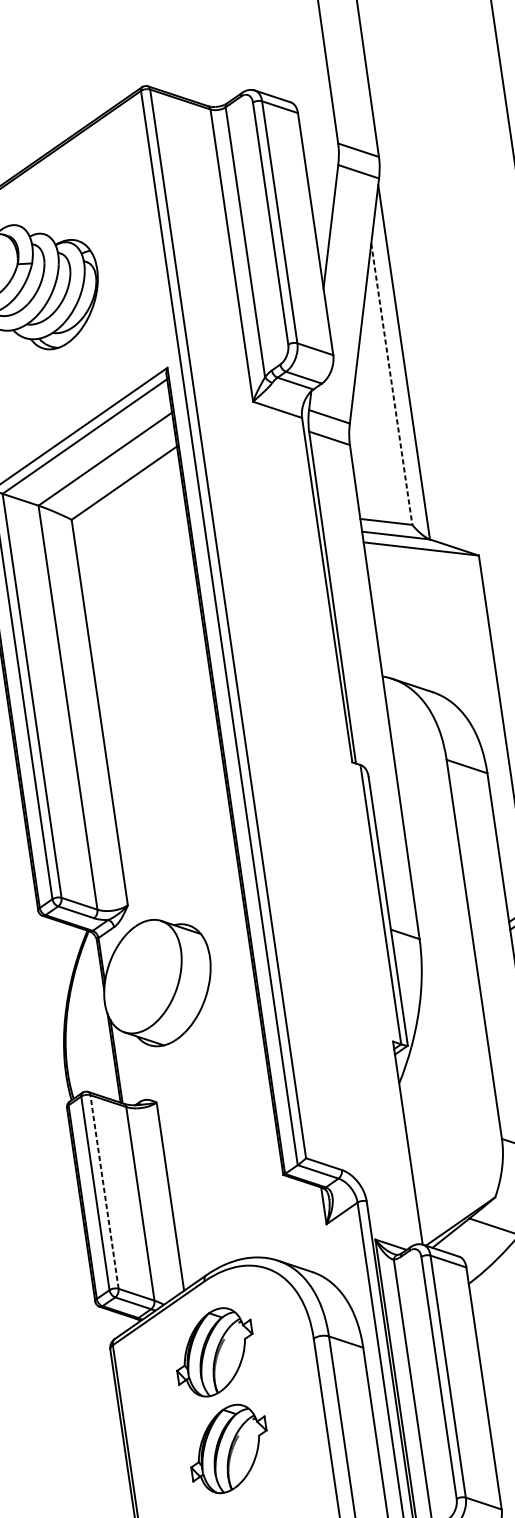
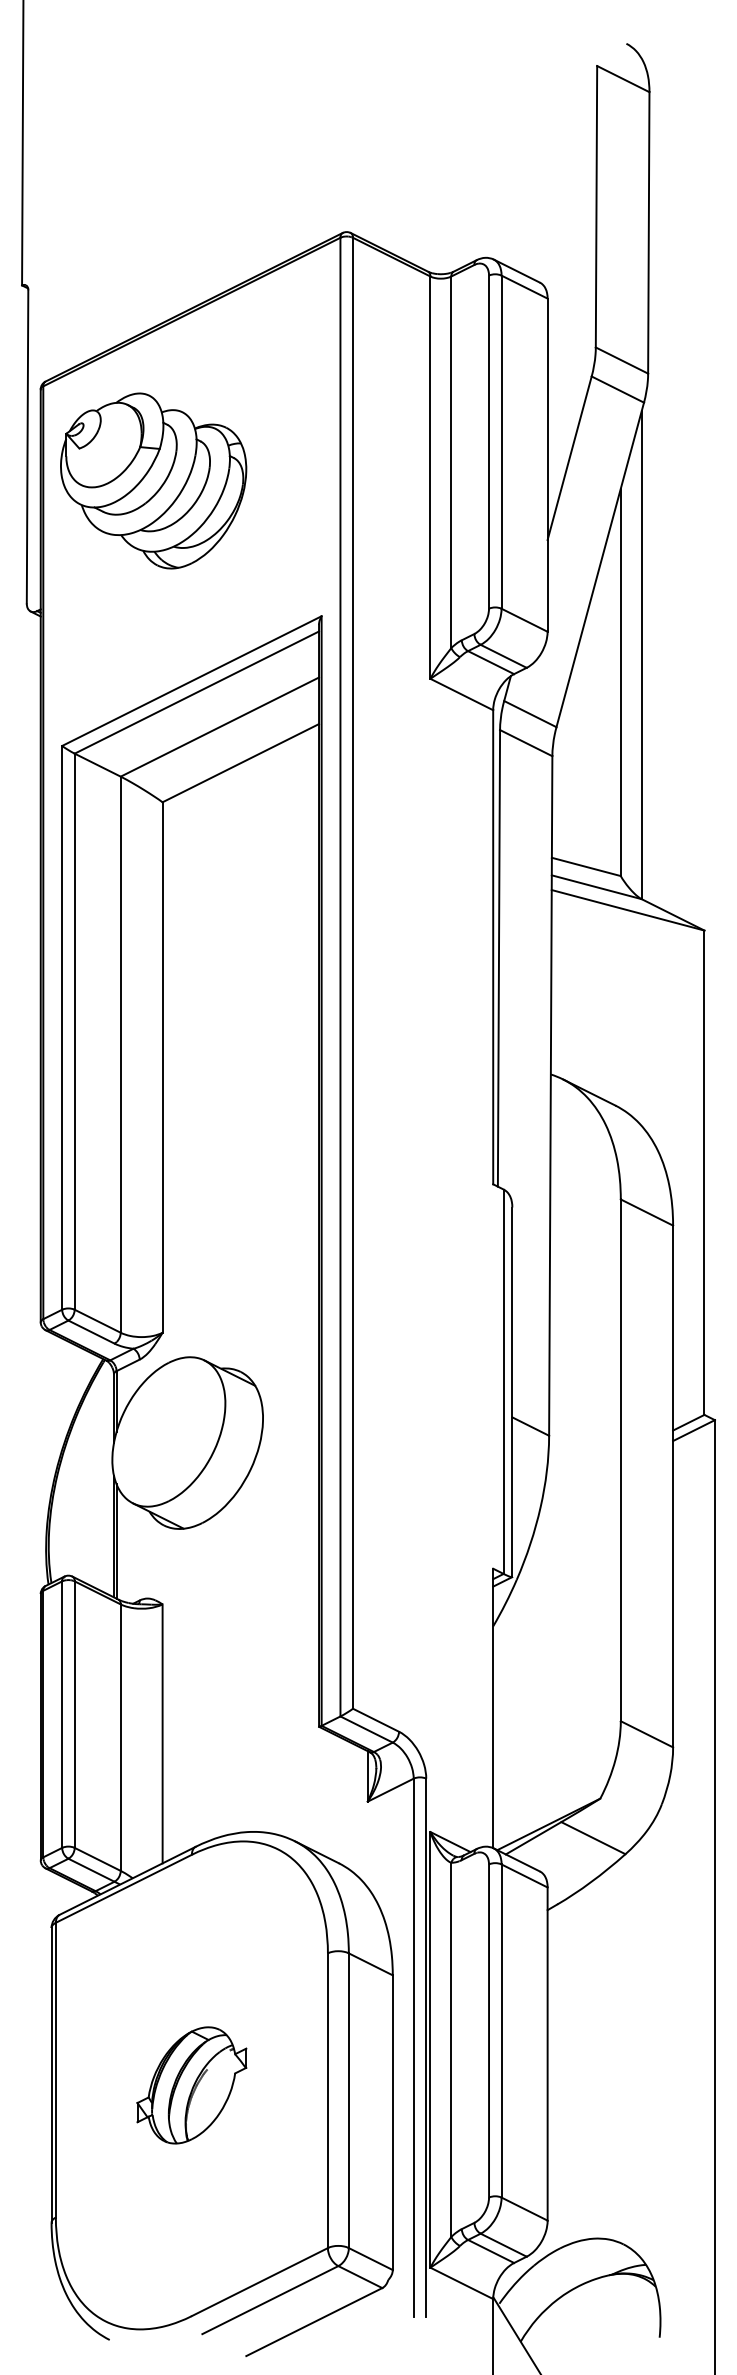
line: (391, 384) -> (620, 682), dashed -> solid
line: (104, 1191) -> (74, 1714), dashed -> solid
part: (214, 1352) -> (191, 1952), removed

